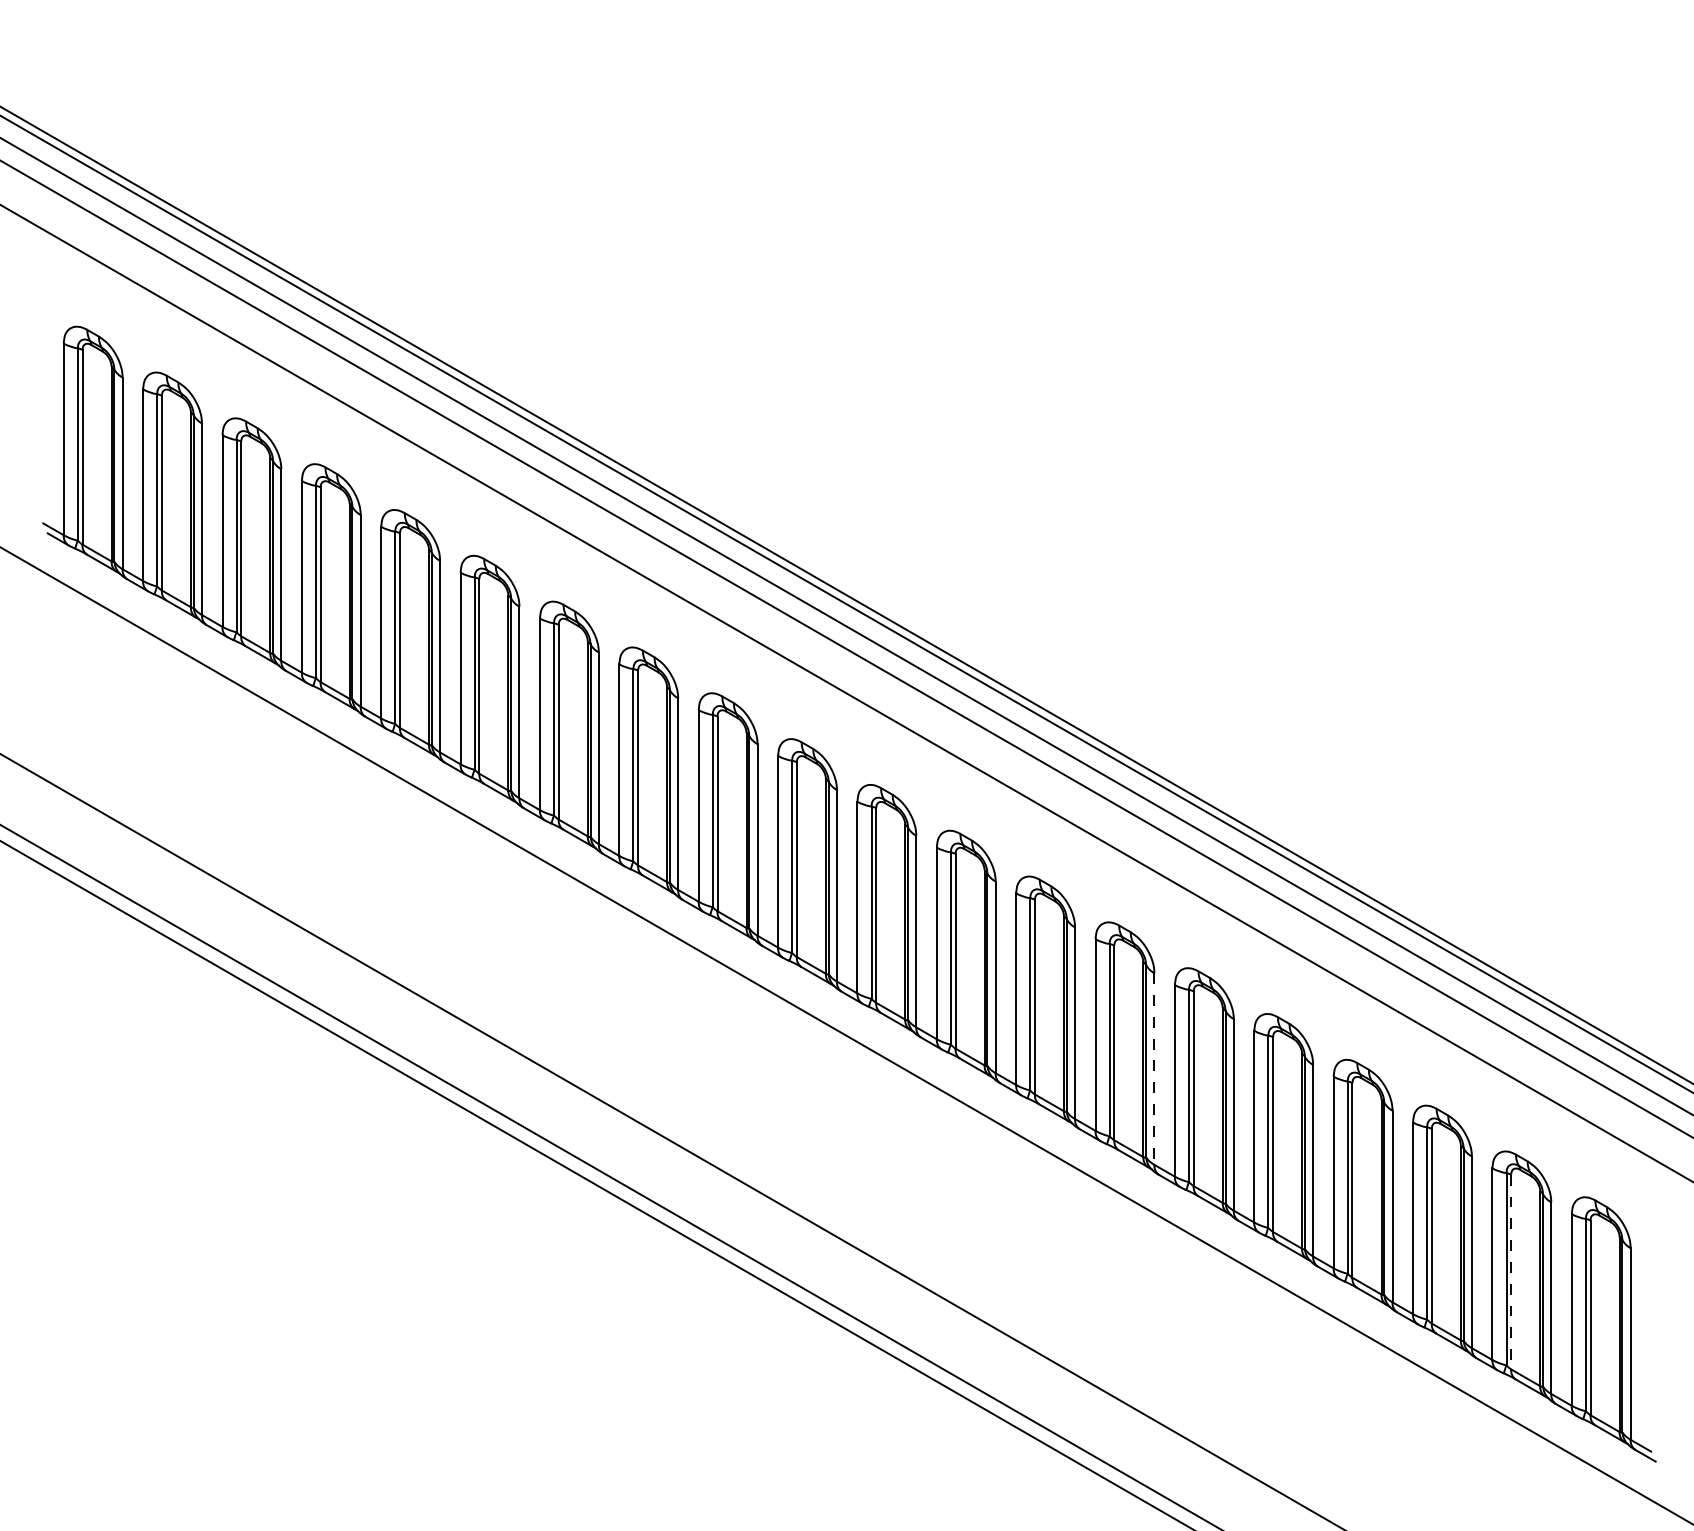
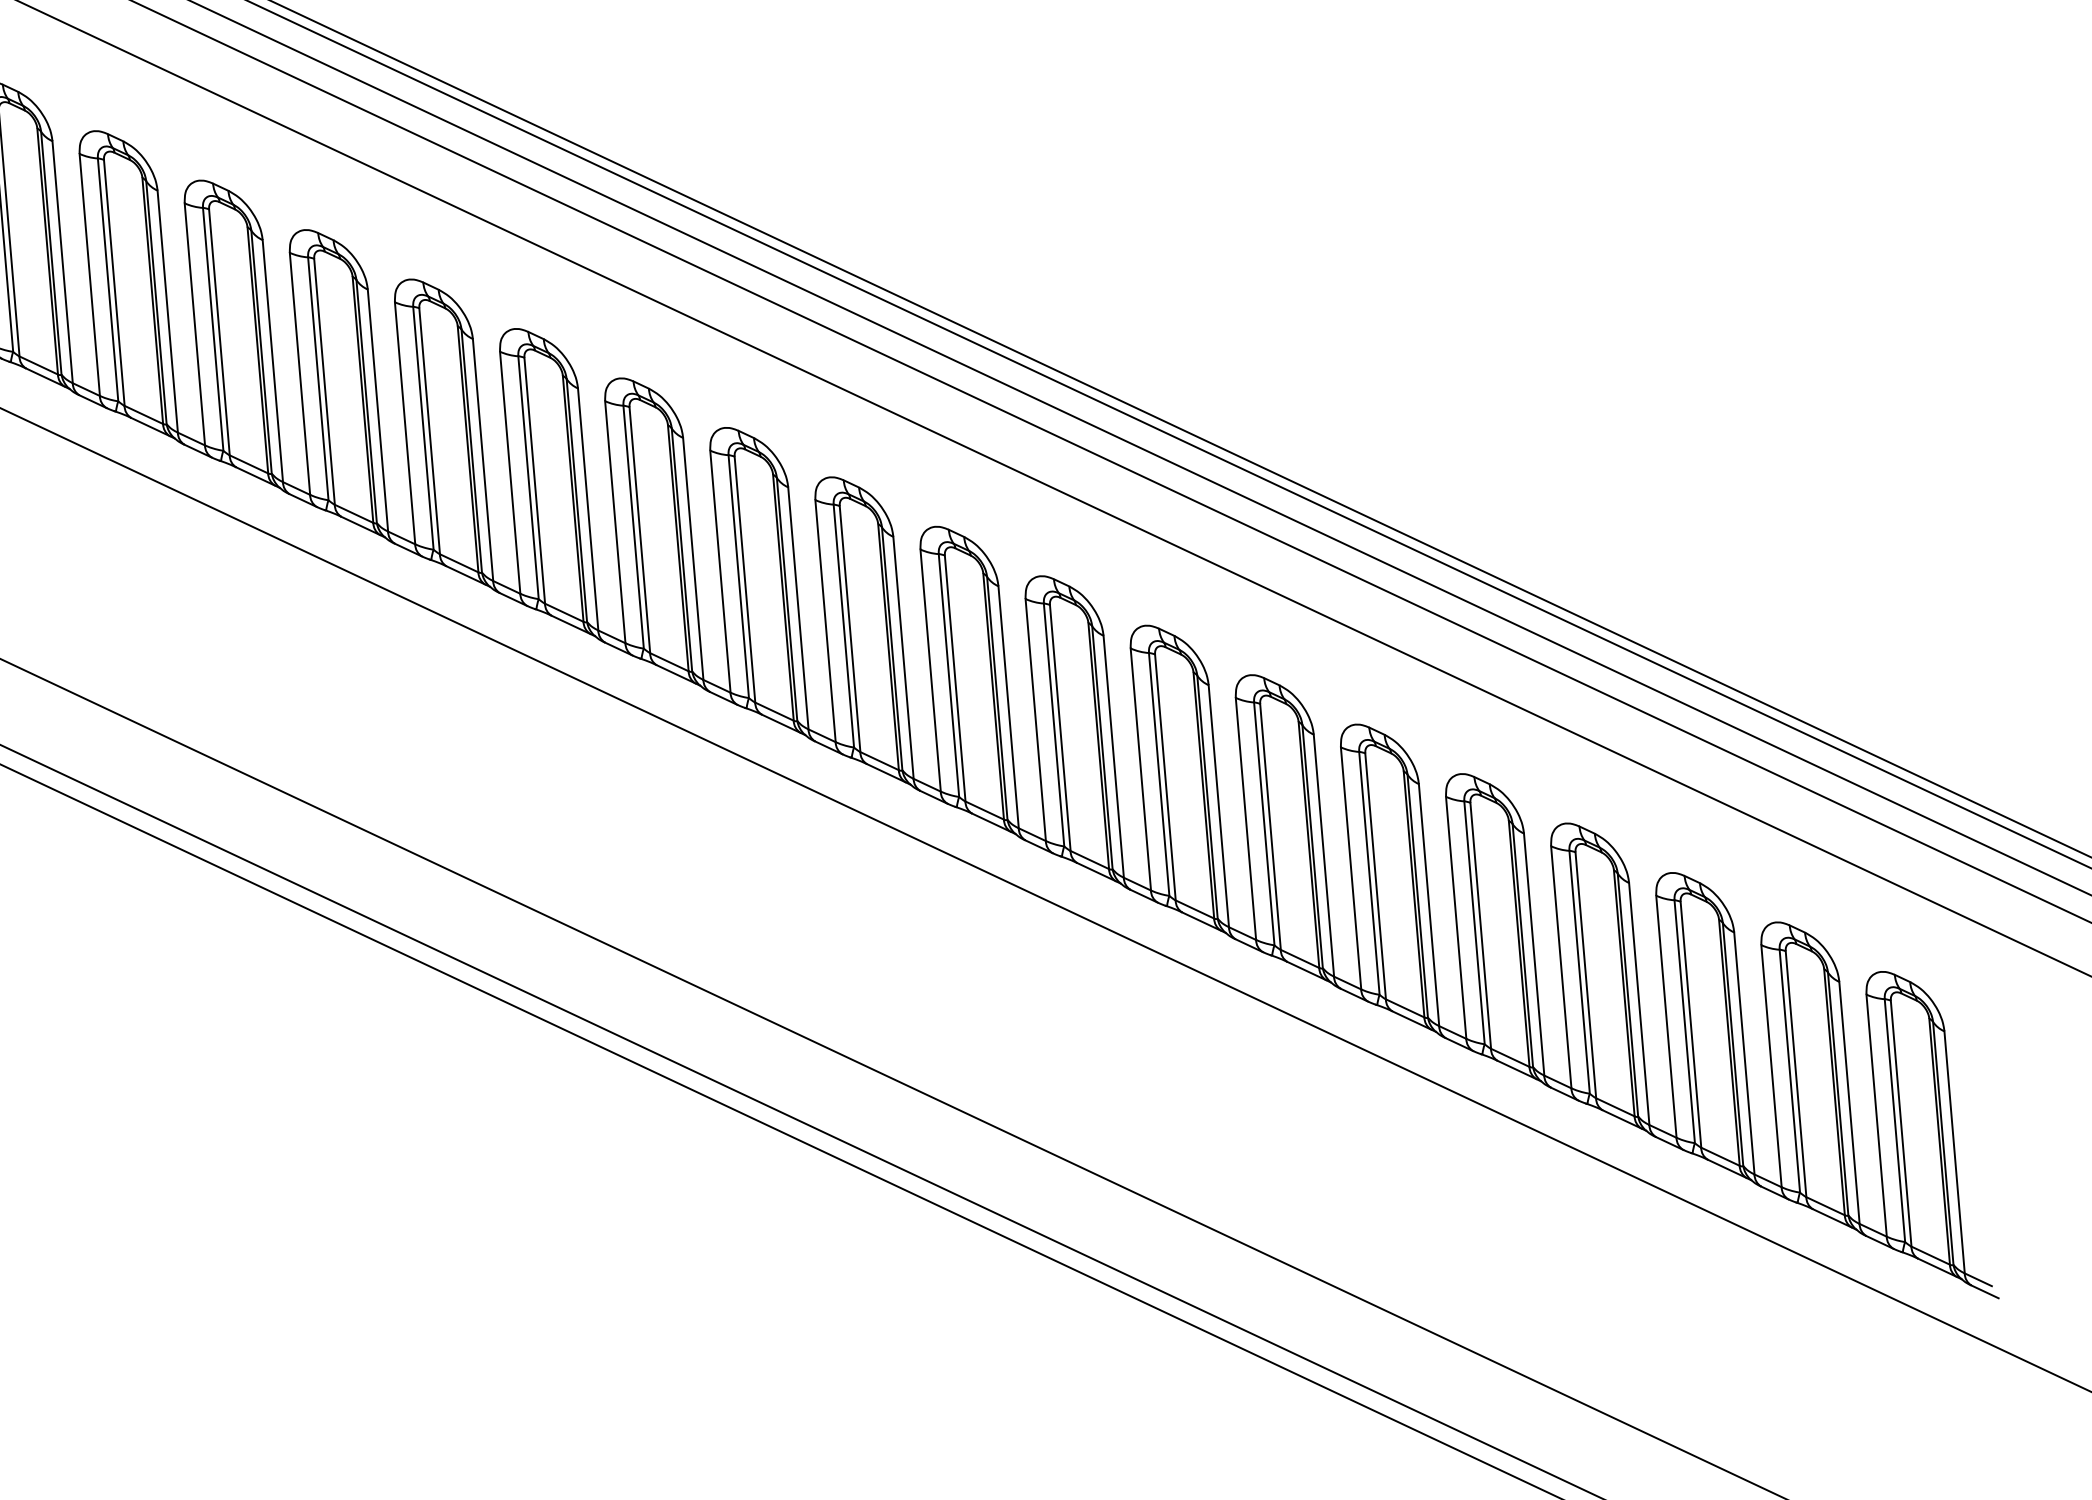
line: (1154, 1069) -> (1324, 856), dashed -> solid
line: (1511, 1272) -> (1796, 1074), dashed -> solid

